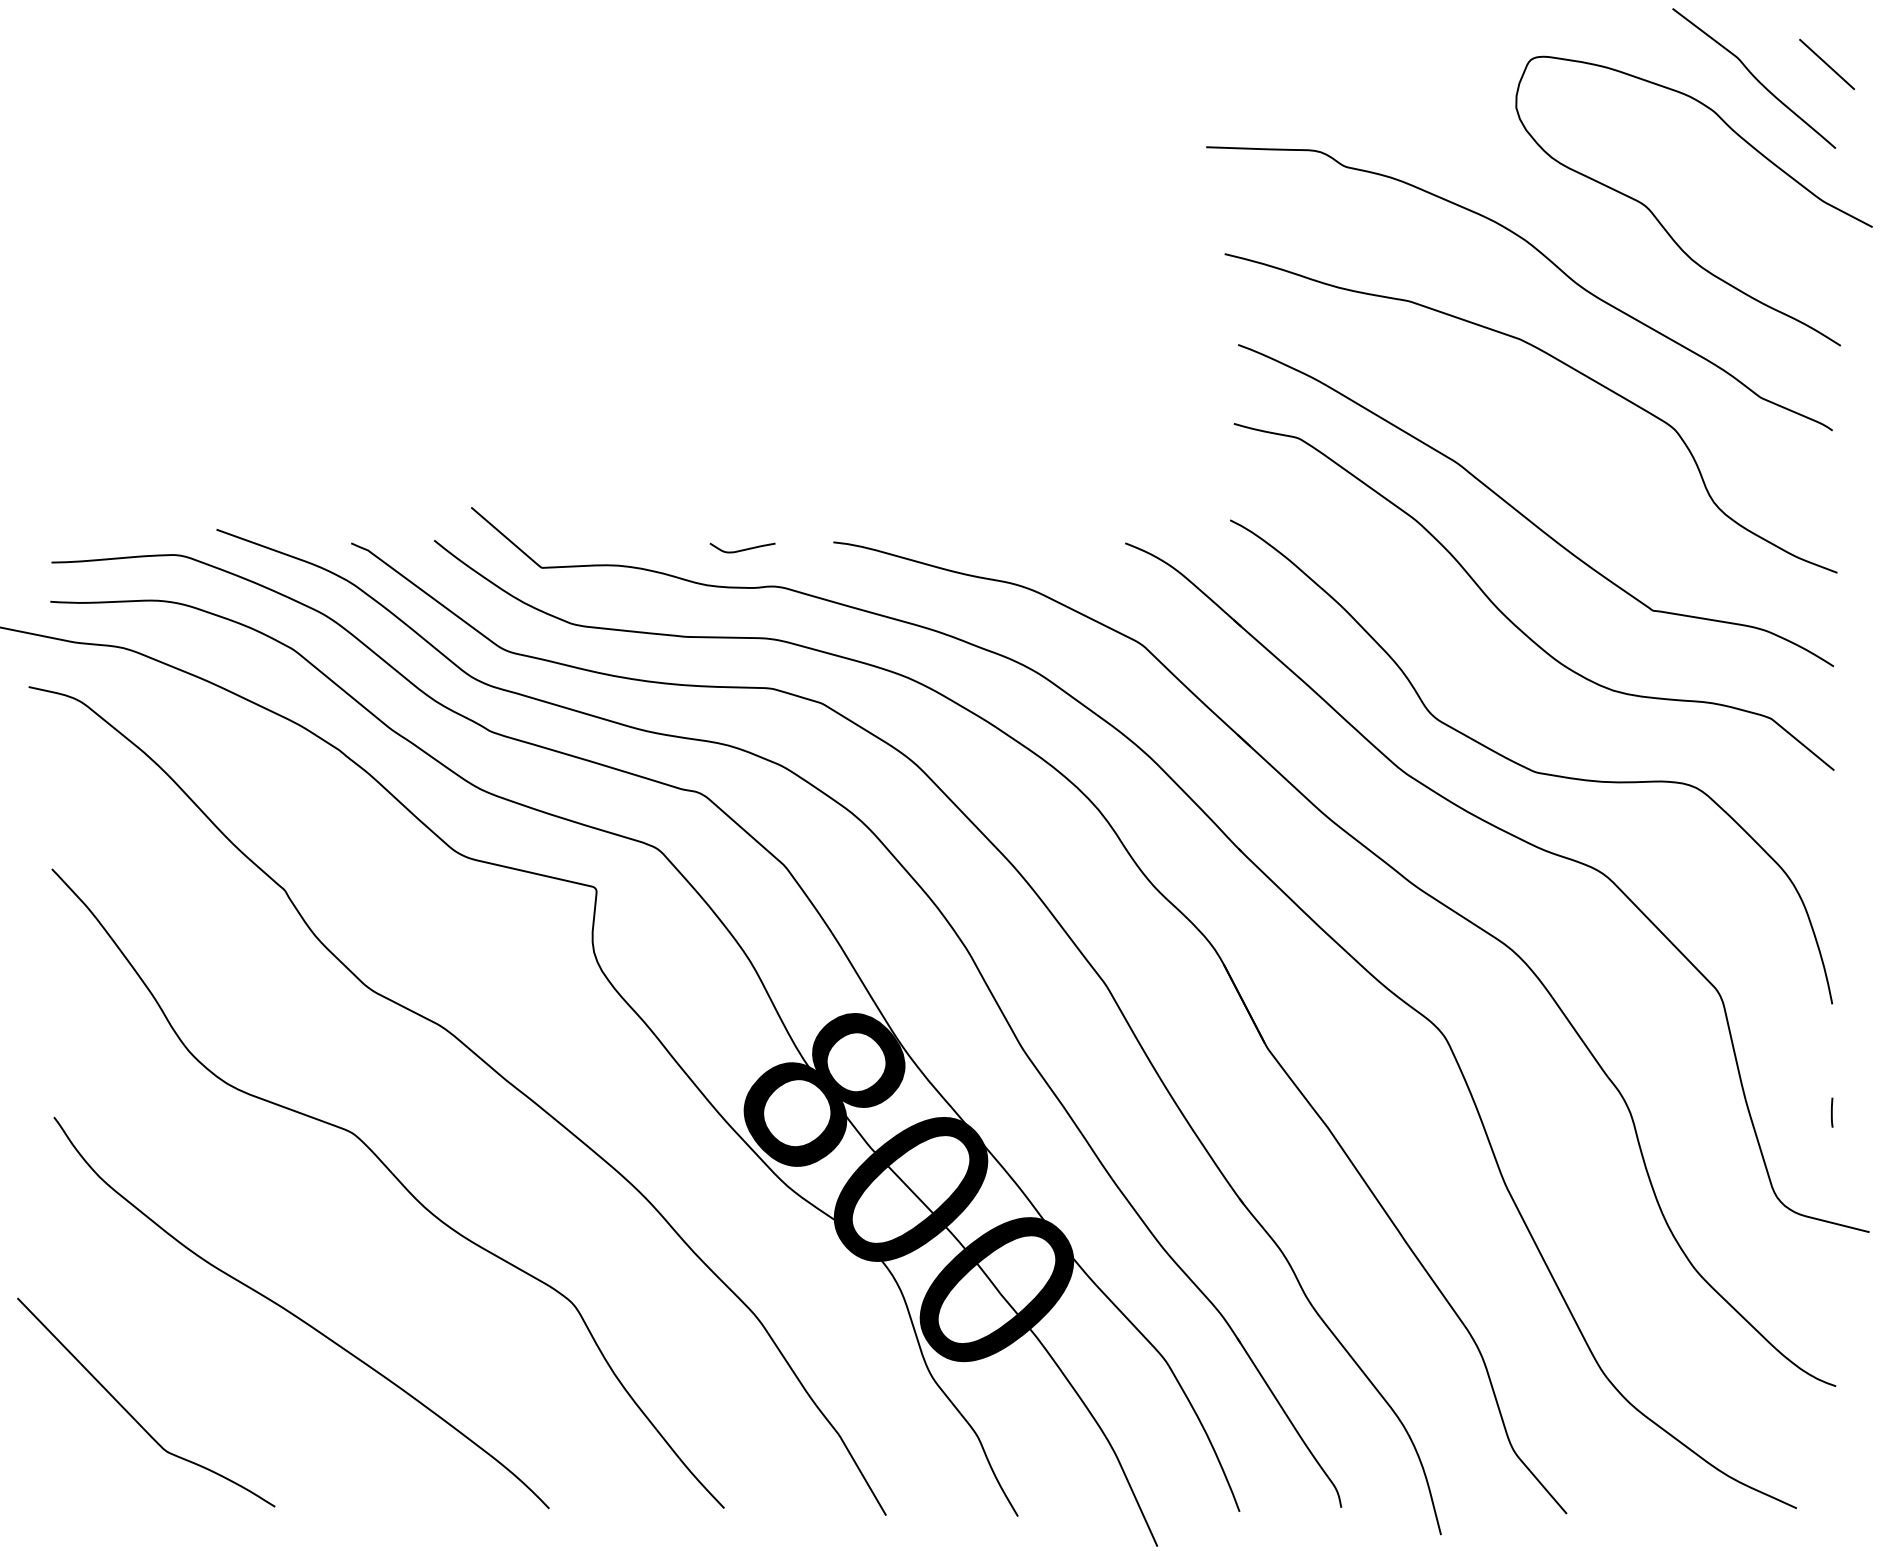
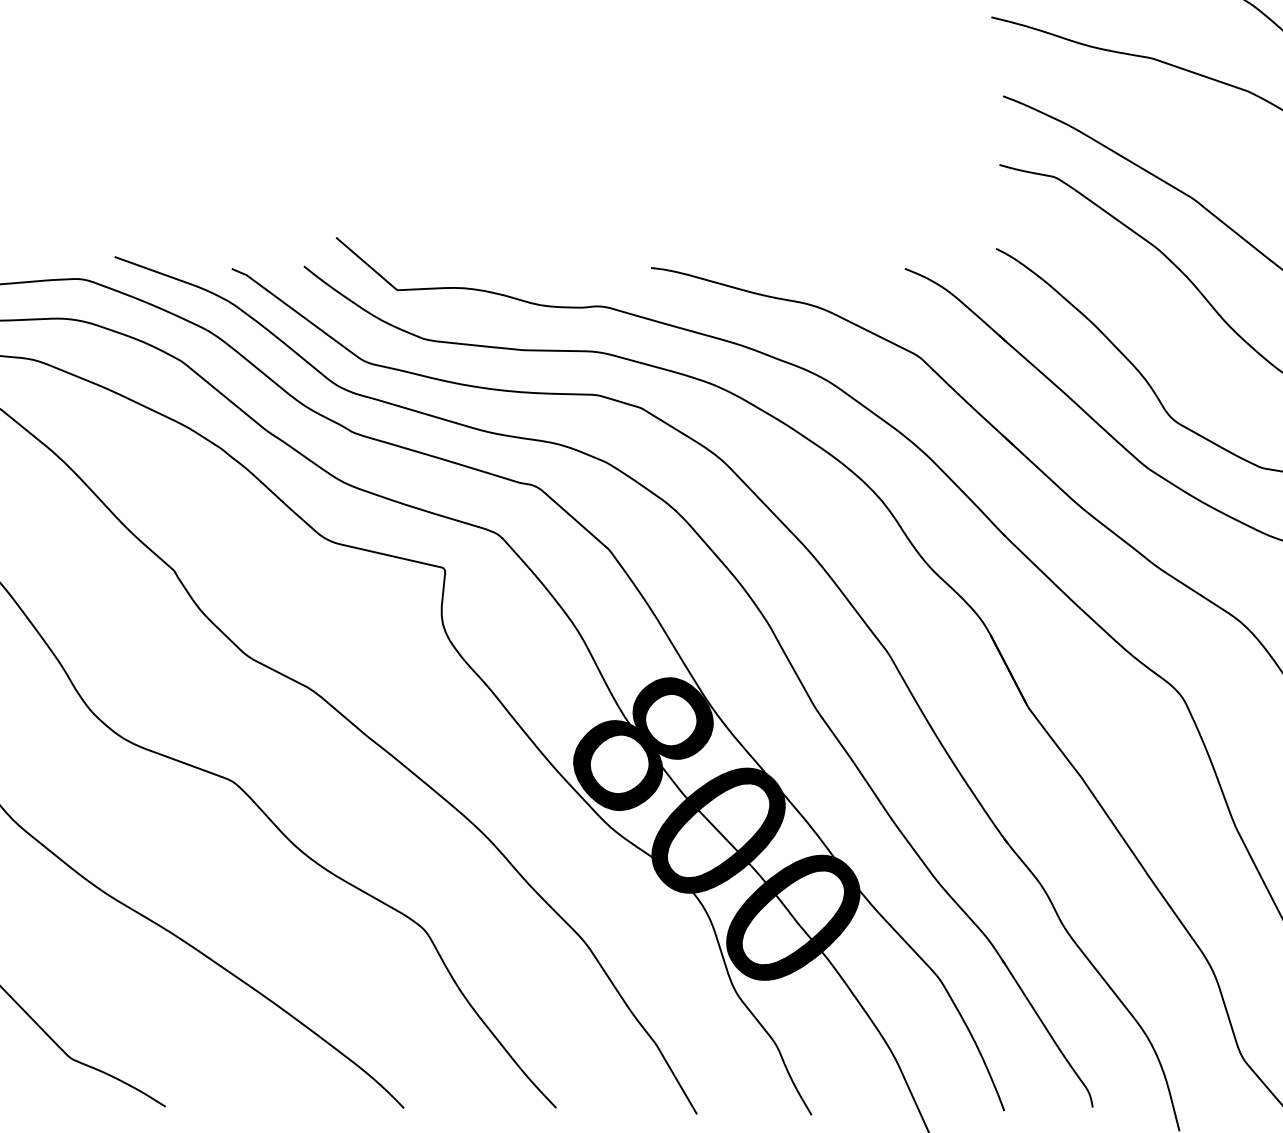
curve: (742, 549) -> (572, 274), removed

